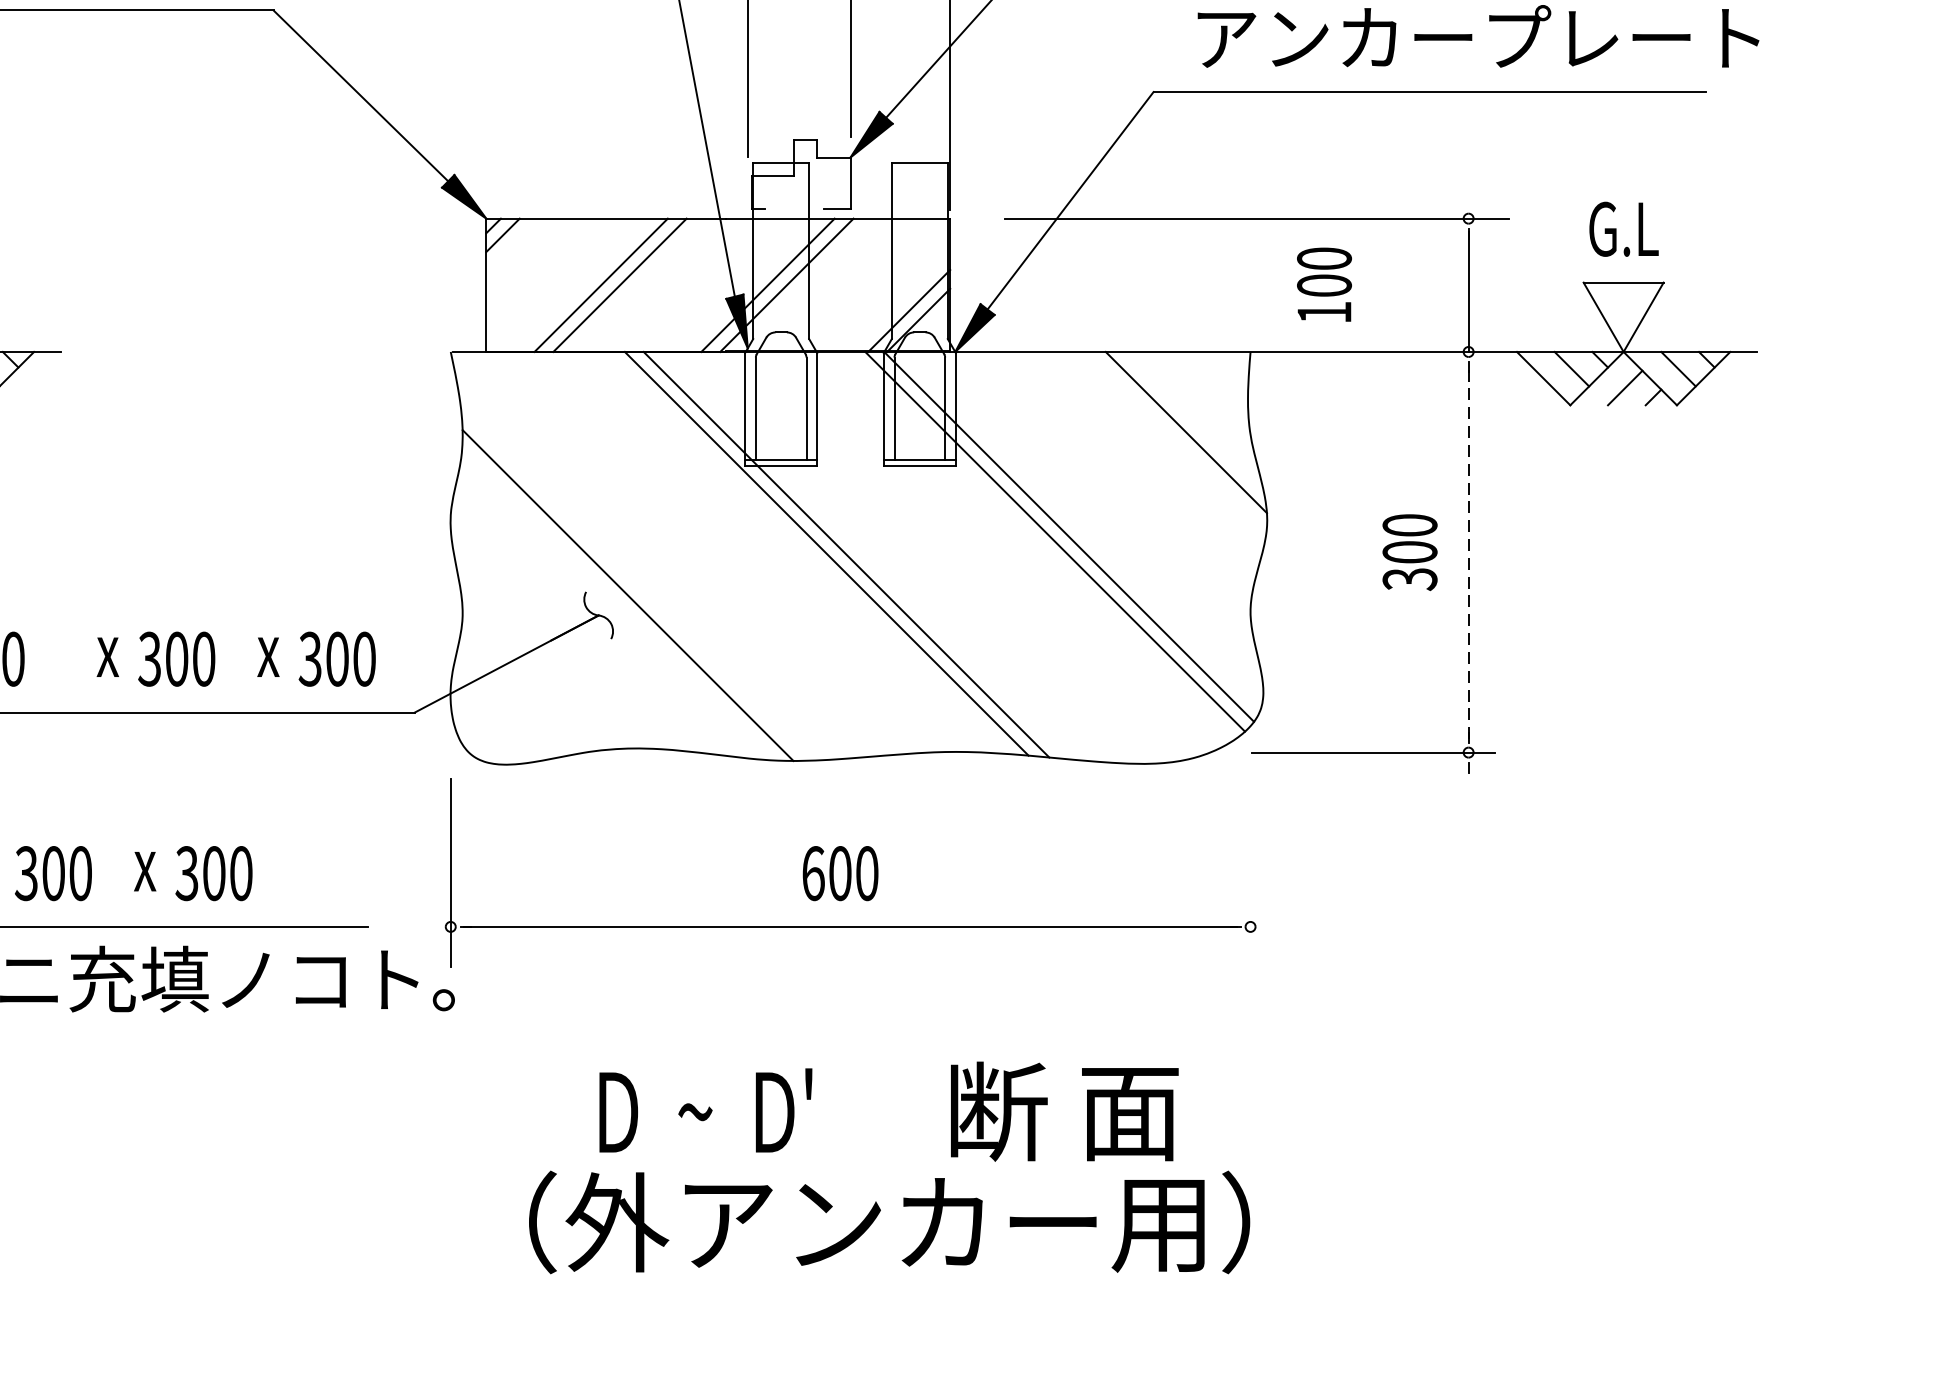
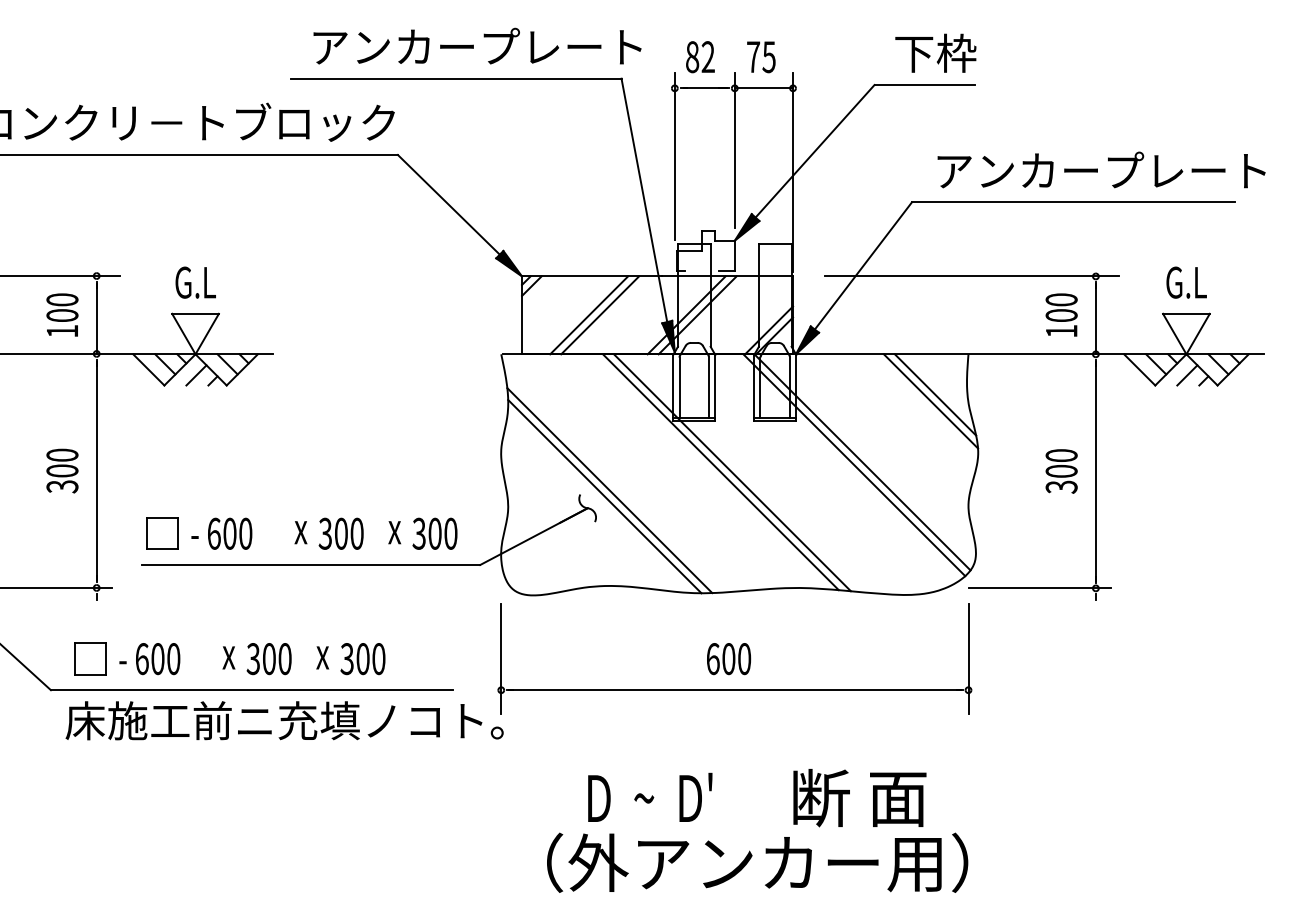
text: (1324, 283) -> (1061, 314), moved
line: (1194, 420) -> (935, 394), added
line: (1467, 550) -> (1095, 470), dashed -> solid
line: (636, 585) -> (609, 490), added
line: (1250, 872) -> (968, 658), added

